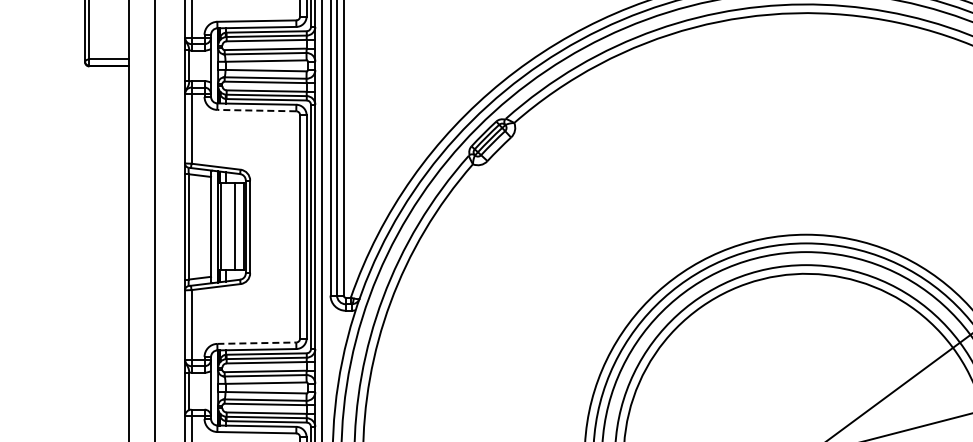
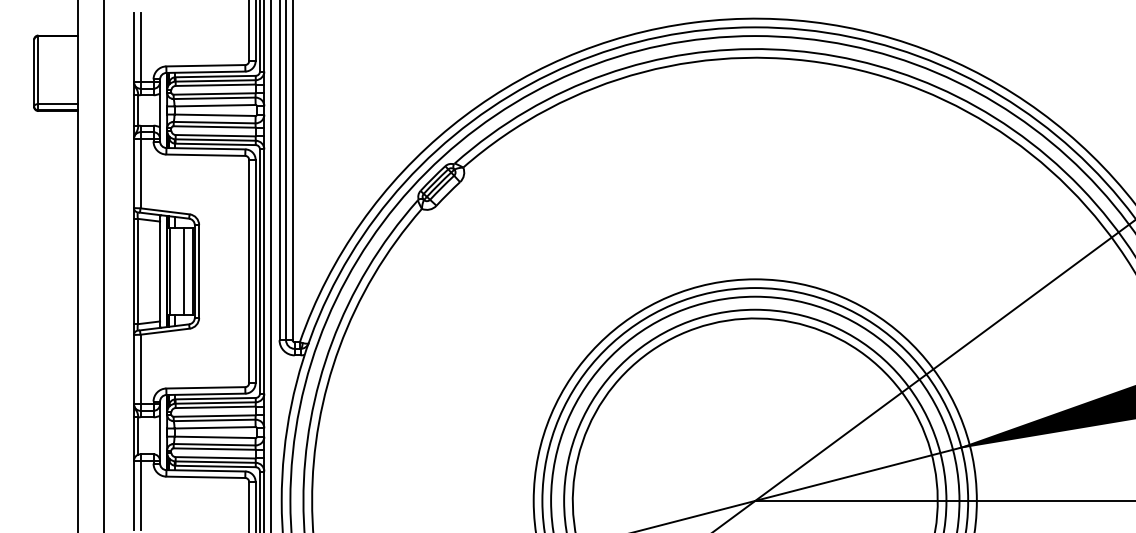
line: (256, 110) -> (205, 155), dashed -> solid
line: (257, 342) -> (206, 387), dashed -> solid

